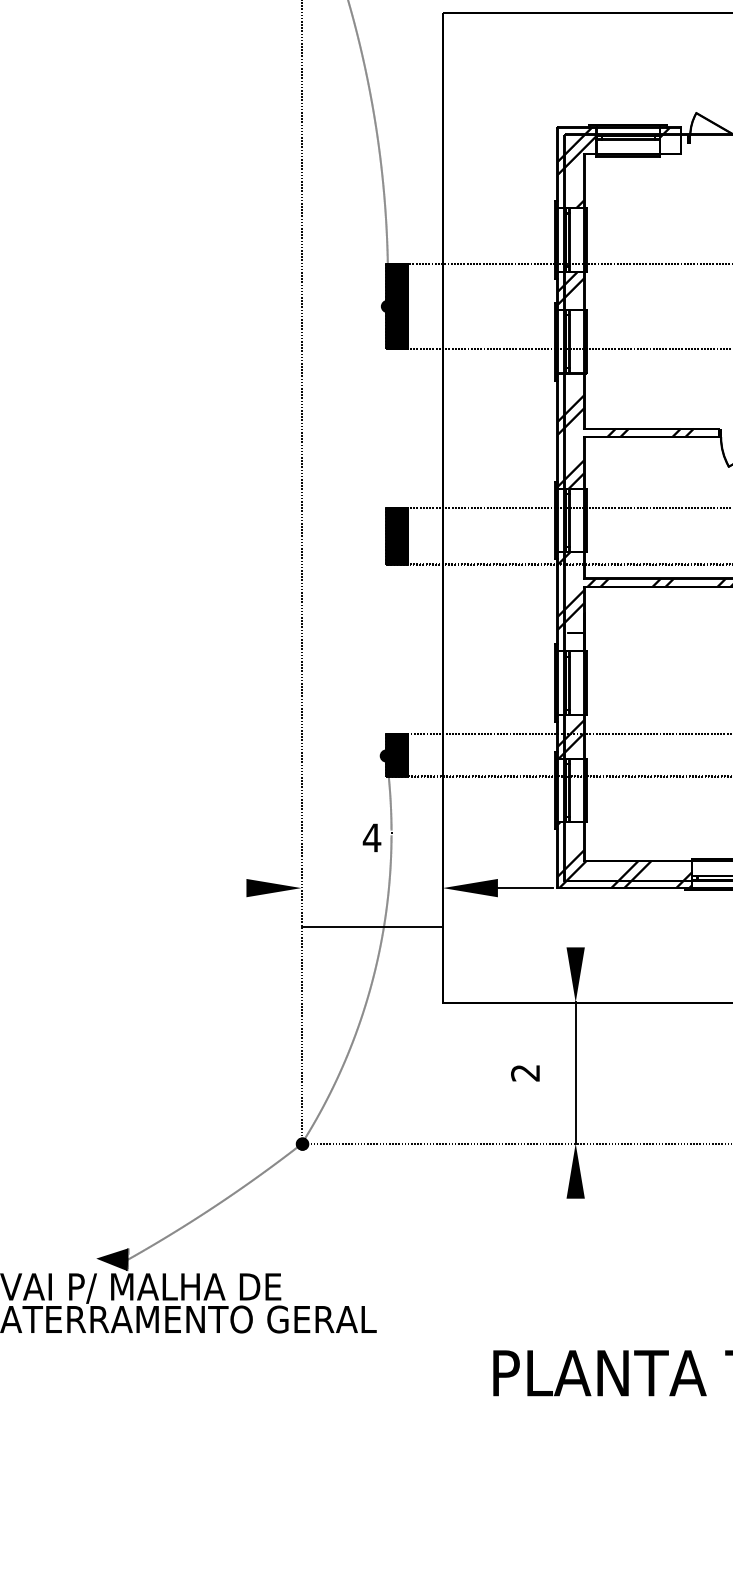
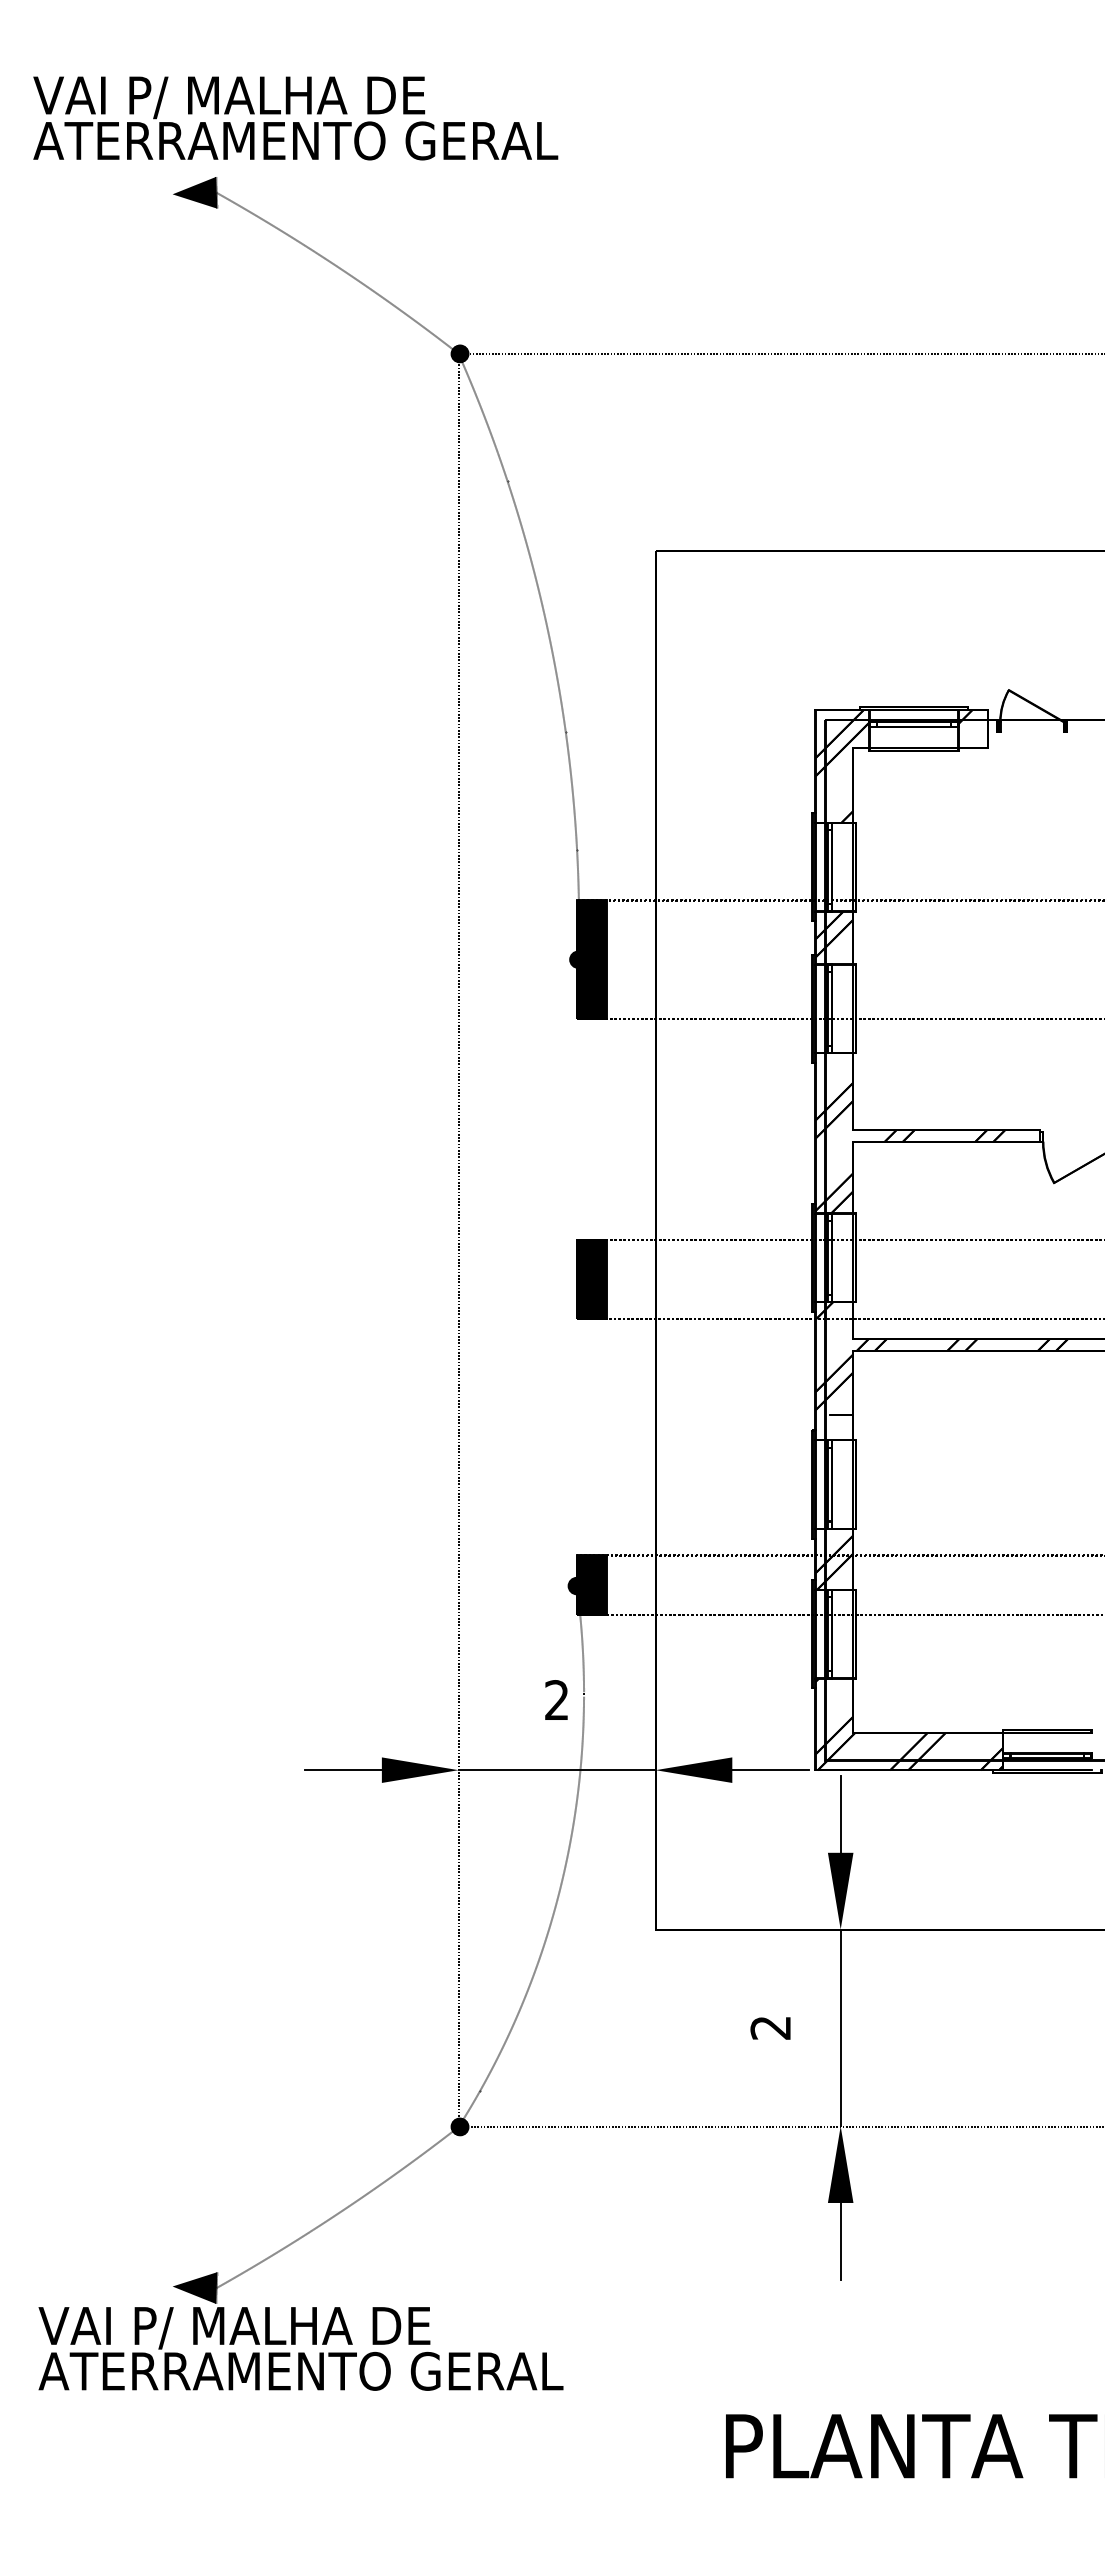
text: (371, 837) -> (556, 1699), 4 -> 2
line: (218, 888) -> (343, 1770), added
line: (575, 919) -> (840, 1814), added
line: (371, 927) -> (556, 1770), moved
line: (575, 1225) -> (840, 2240), added

